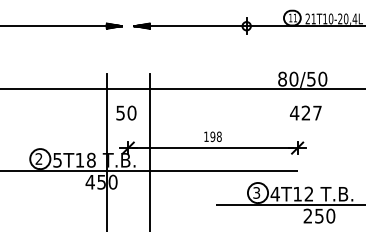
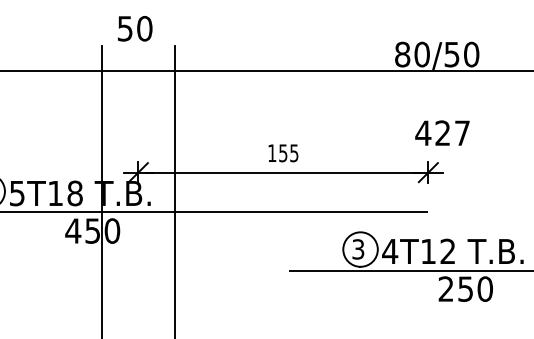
text: (126, 112) -> (135, 27), moved
text: (305, 112) -> (441, 132), moved
text: (215, 136) -> (287, 152), 198 -> 155

